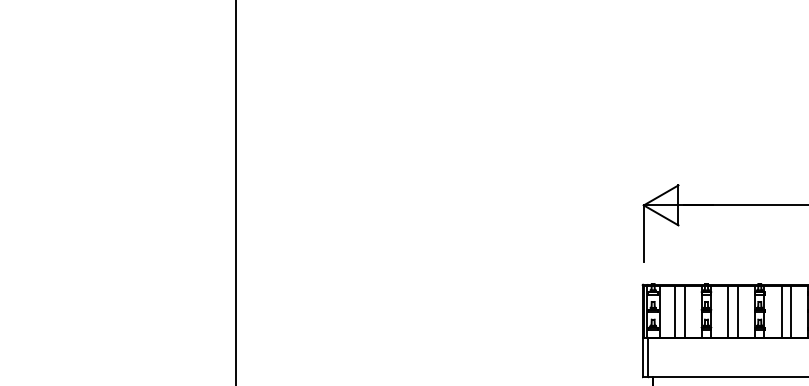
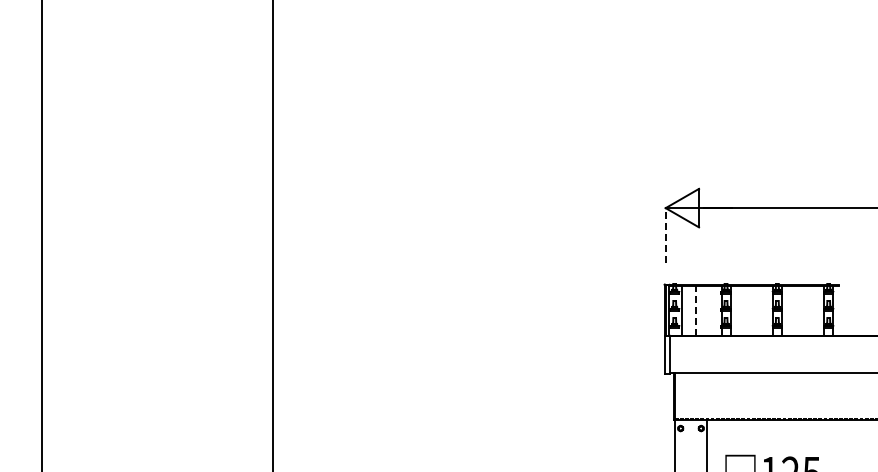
line: (643, 232) -> (665, 234), solid -> dashed
line: (674, 311) -> (695, 310), solid -> dashed
line: (684, 311) -> (704, 310), removed
line: (728, 311) -> (747, 310), removed
line: (738, 311) -> (756, 310), removed
line: (781, 311) -> (798, 310), removed
line: (791, 311) -> (807, 310), removed

